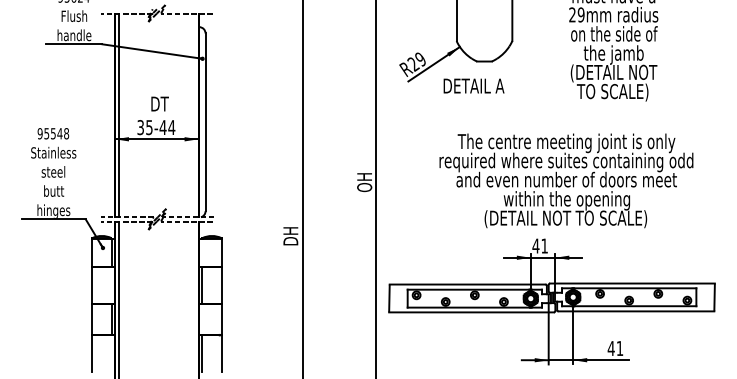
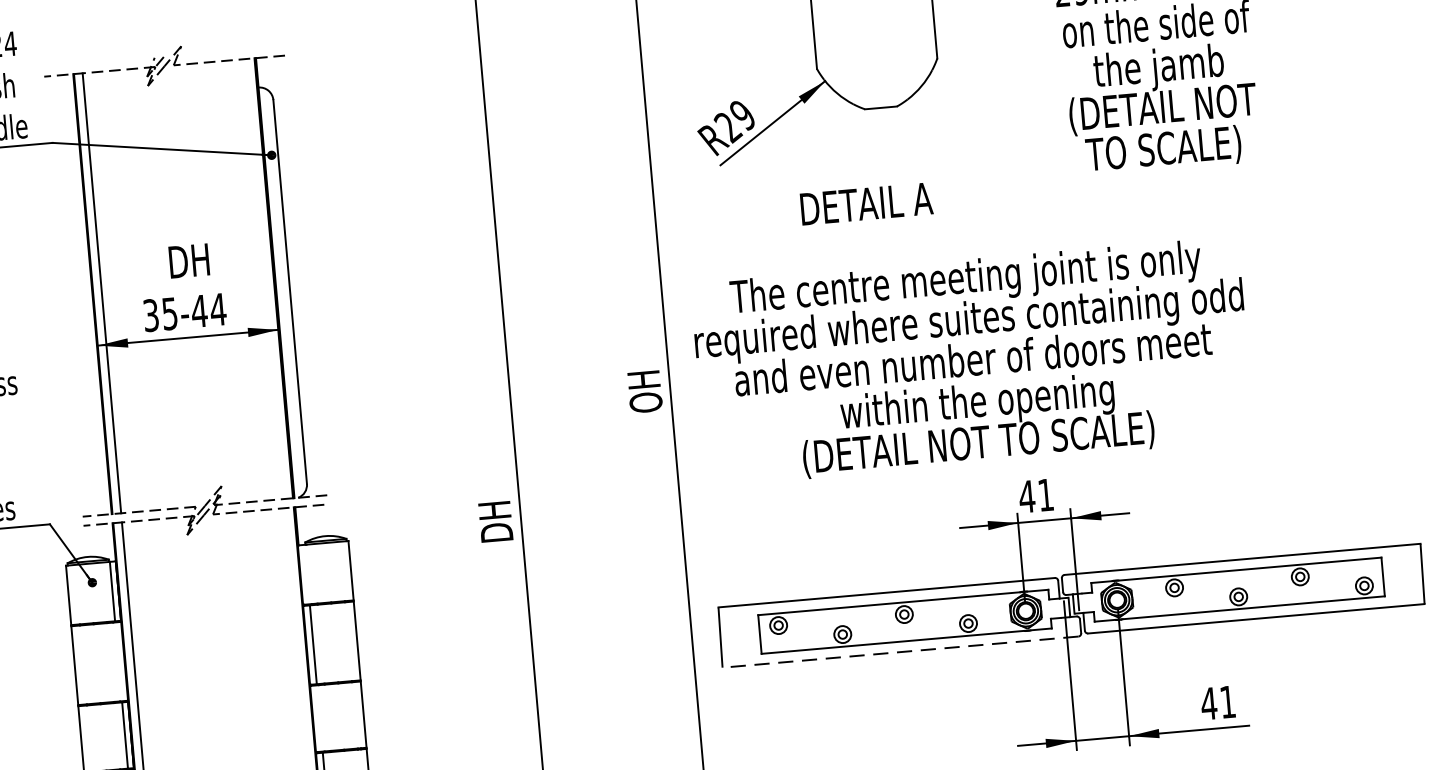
text: (473, 85) -> (865, 202), moved
text: (164, 103) -> (197, 259), DT -> DH
text: (566, 180) -> (972, 360), moved
line: (471, 312) -> (900, 652), solid -> dashed

